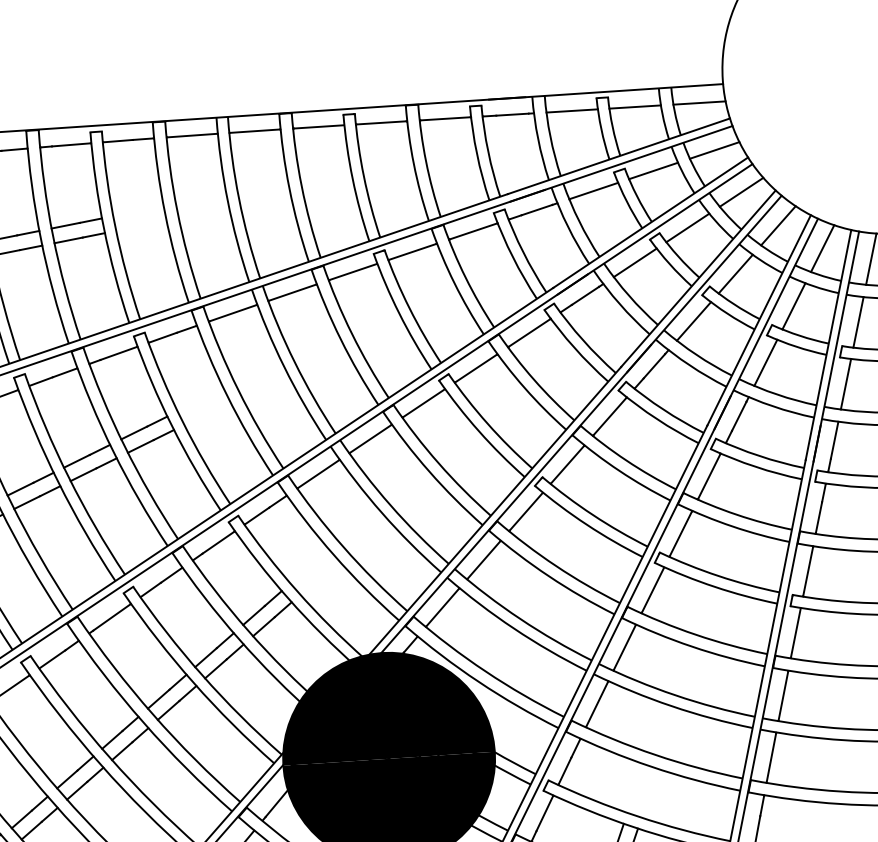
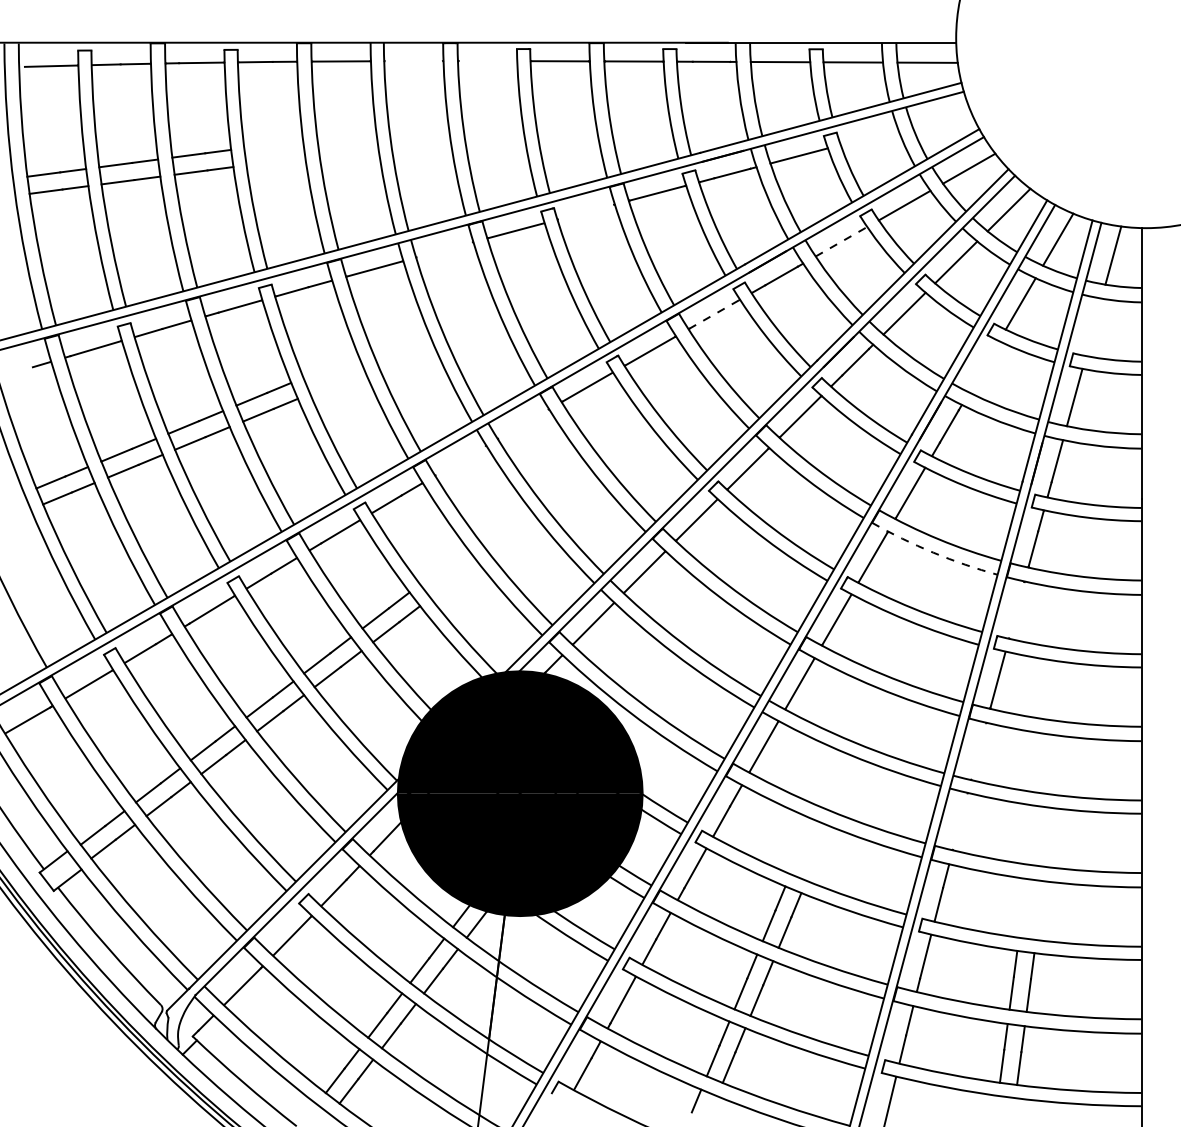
line: (318, 127) -> (487, 61), removed
line: (254, 131) -> (413, 61), removed
line: (714, 150) -> (941, 118), removed
line: (653, 171) -> (869, 137), removed
line: (412, 251) -> (585, 211), removed
line: (635, 262) -> (841, 241), solid -> dashed
line: (292, 292) -> (444, 249), removed
line: (858, 322) -> (1093, 327), removed
line: (529, 333) -> (714, 314), solid -> dashed
line: (766, 362) -> (984, 366), removed
line: (370, 438) -> (523, 423), removed
line: (318, 473) -> (460, 460), removed
arc: (732, 526) -> (933, 552), solid -> dashed
line: (807, 571) -> (1016, 610), removed
line: (783, 695) -> (978, 751), removed
line: (770, 757) -> (959, 821), removed

